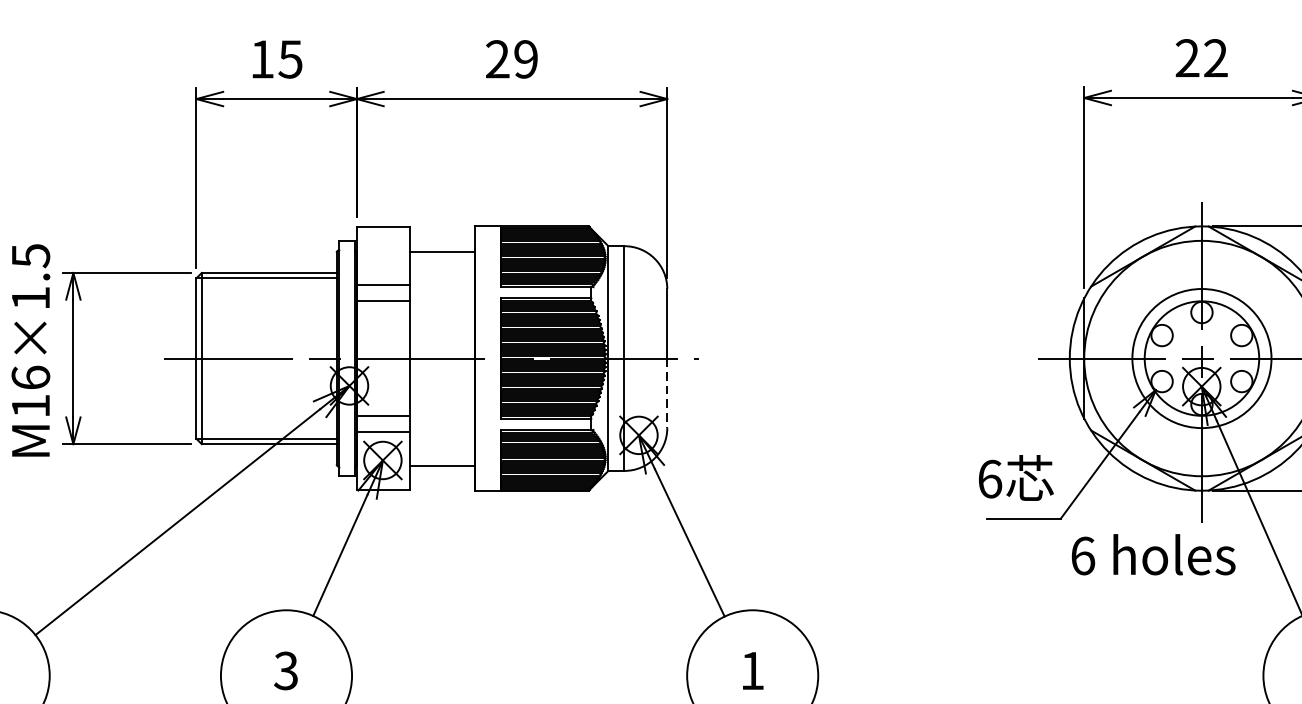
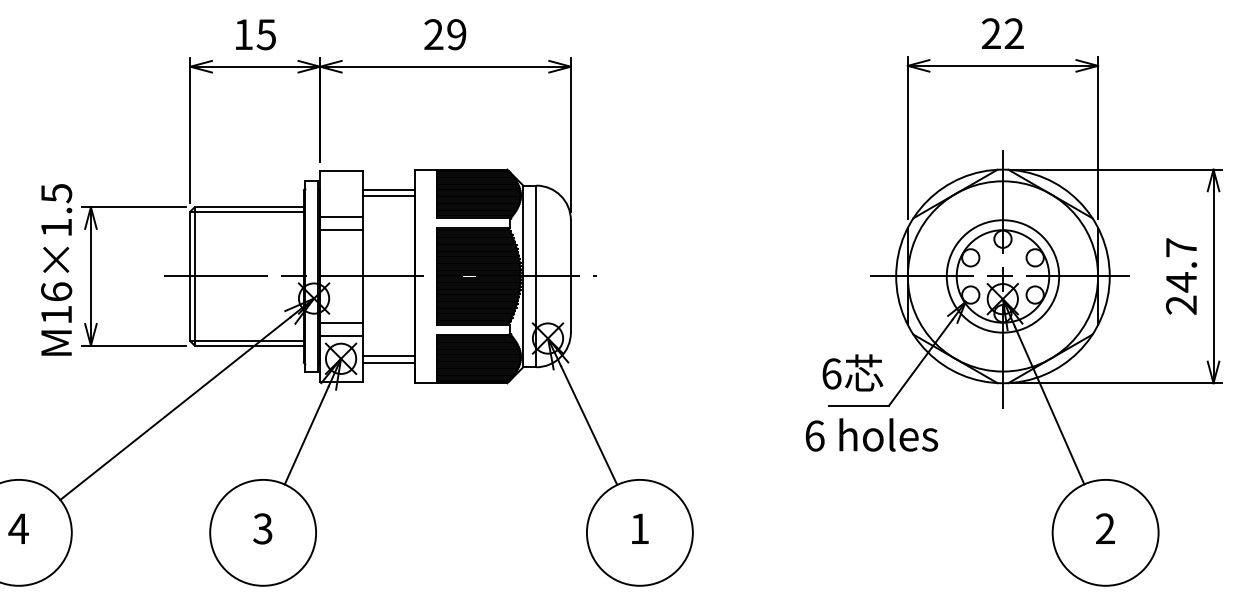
line: (442, 259) -> (389, 196), added
line: (666, 394) -> (570, 305), dashed -> solid
line: (442, 457) -> (389, 356), added
text: (1153, 554) -> (871, 434), moved

